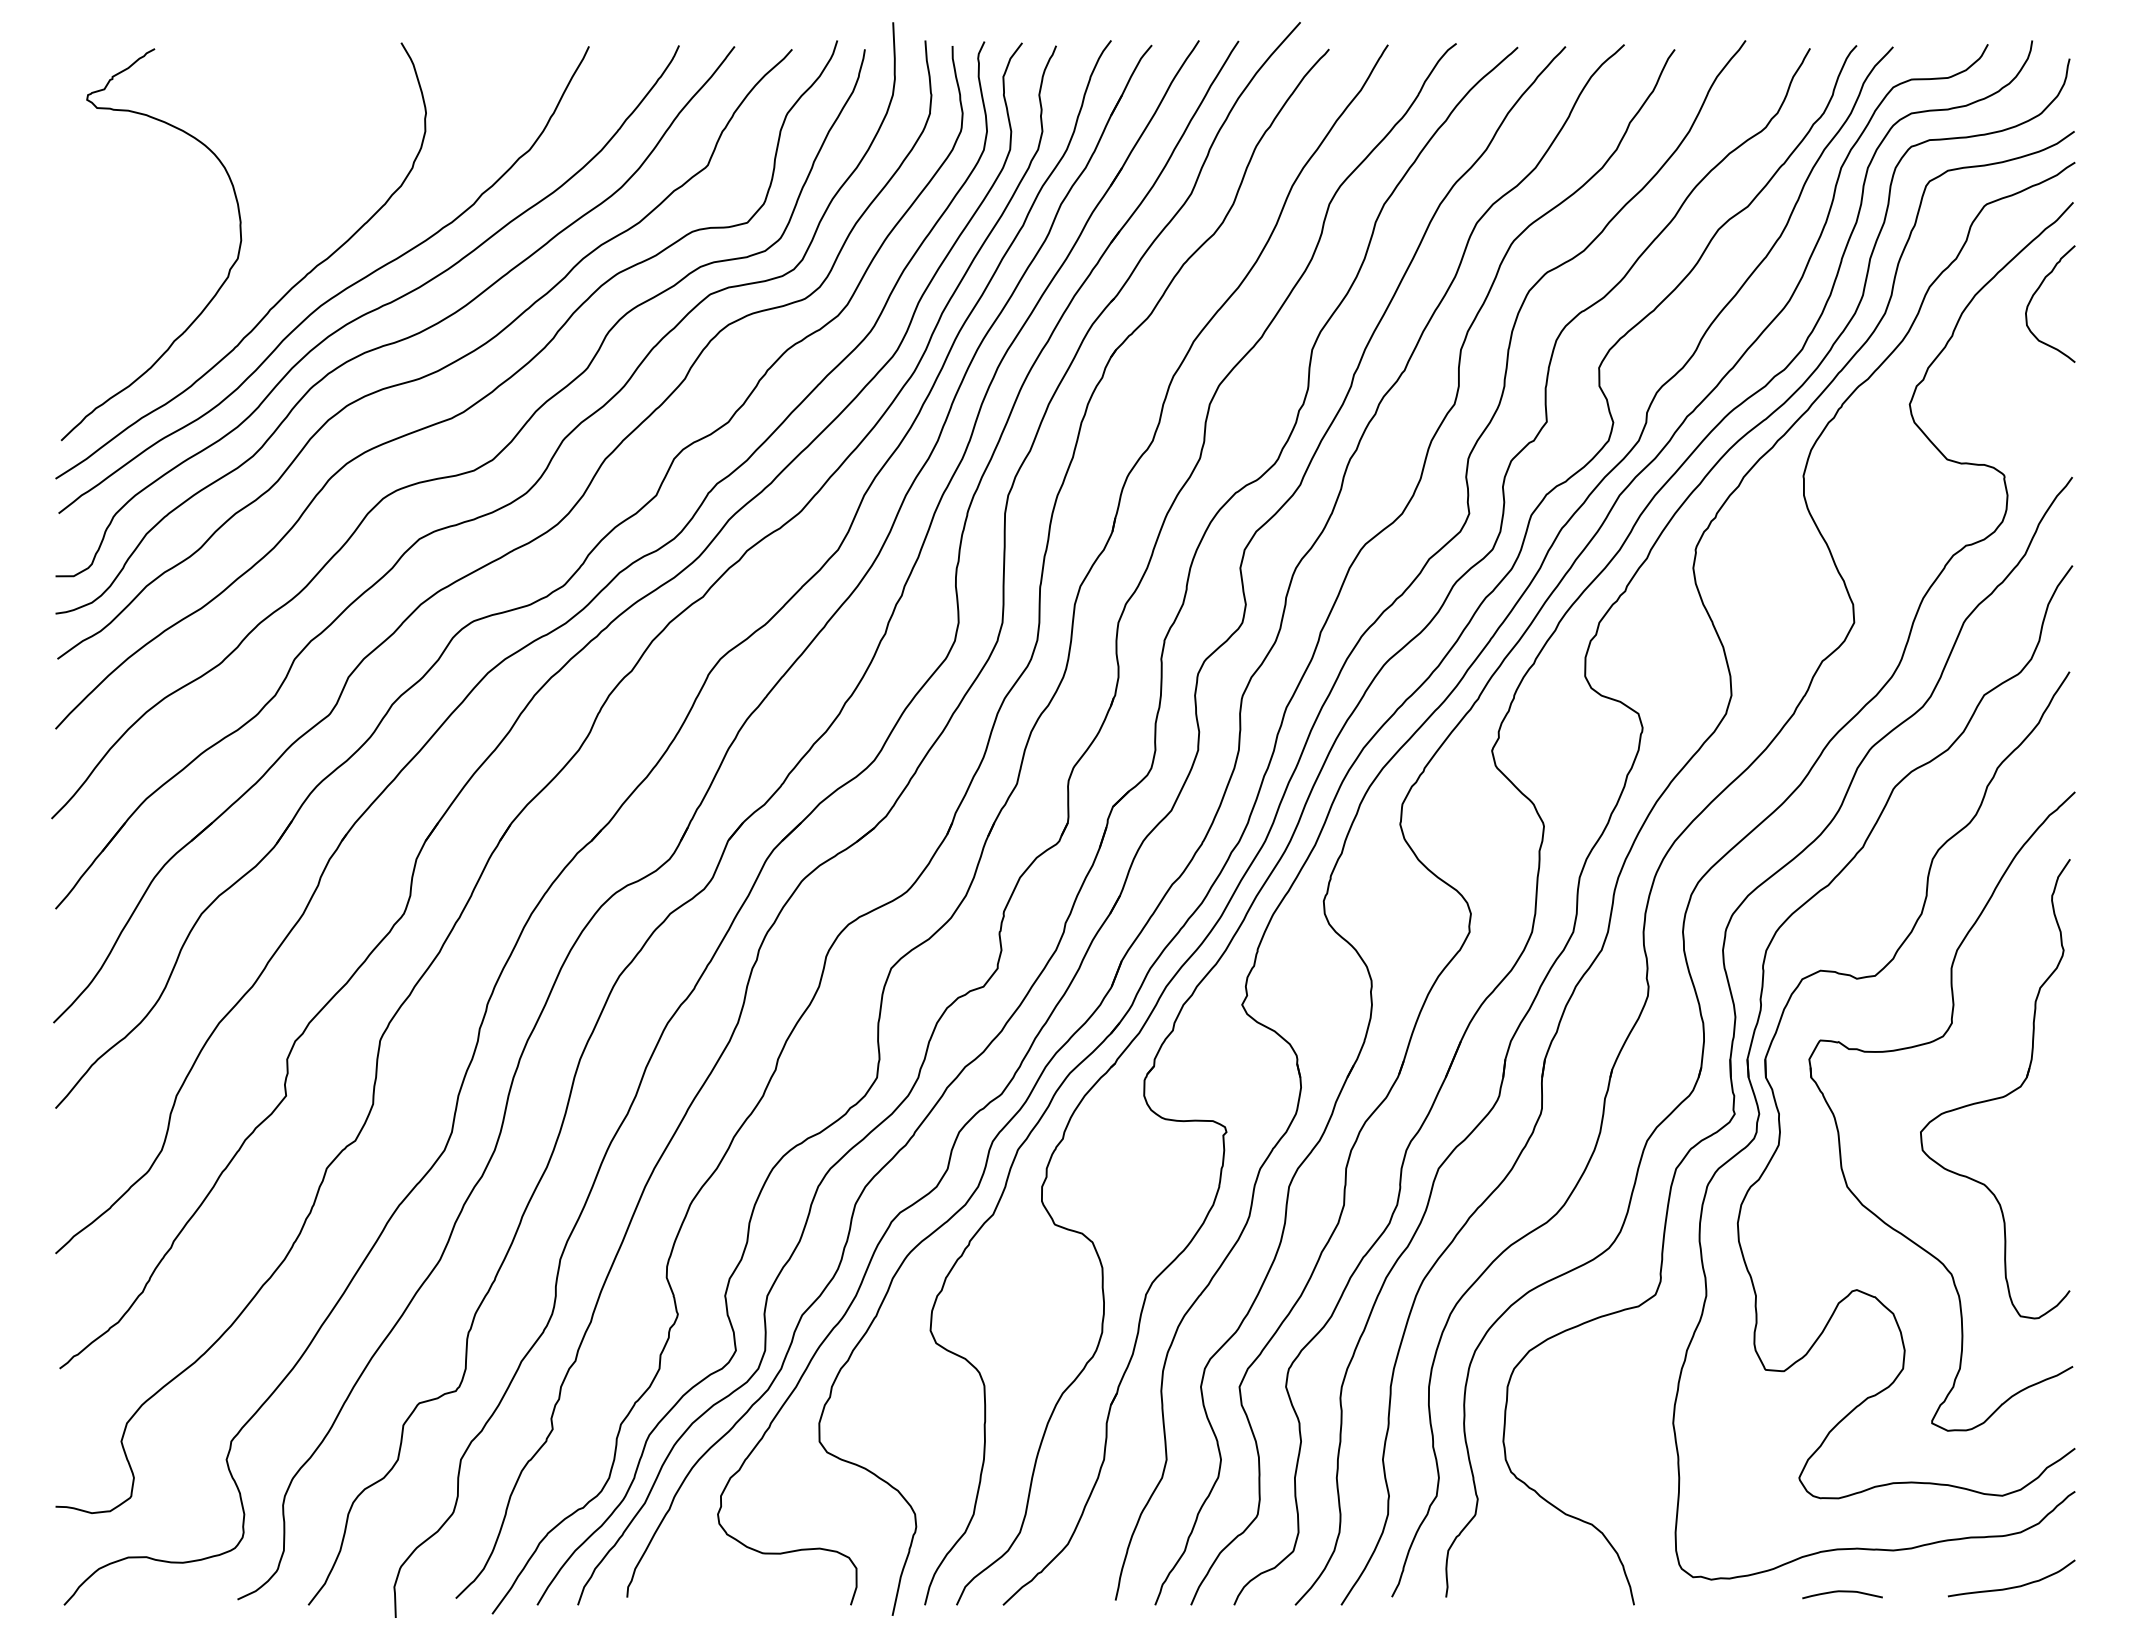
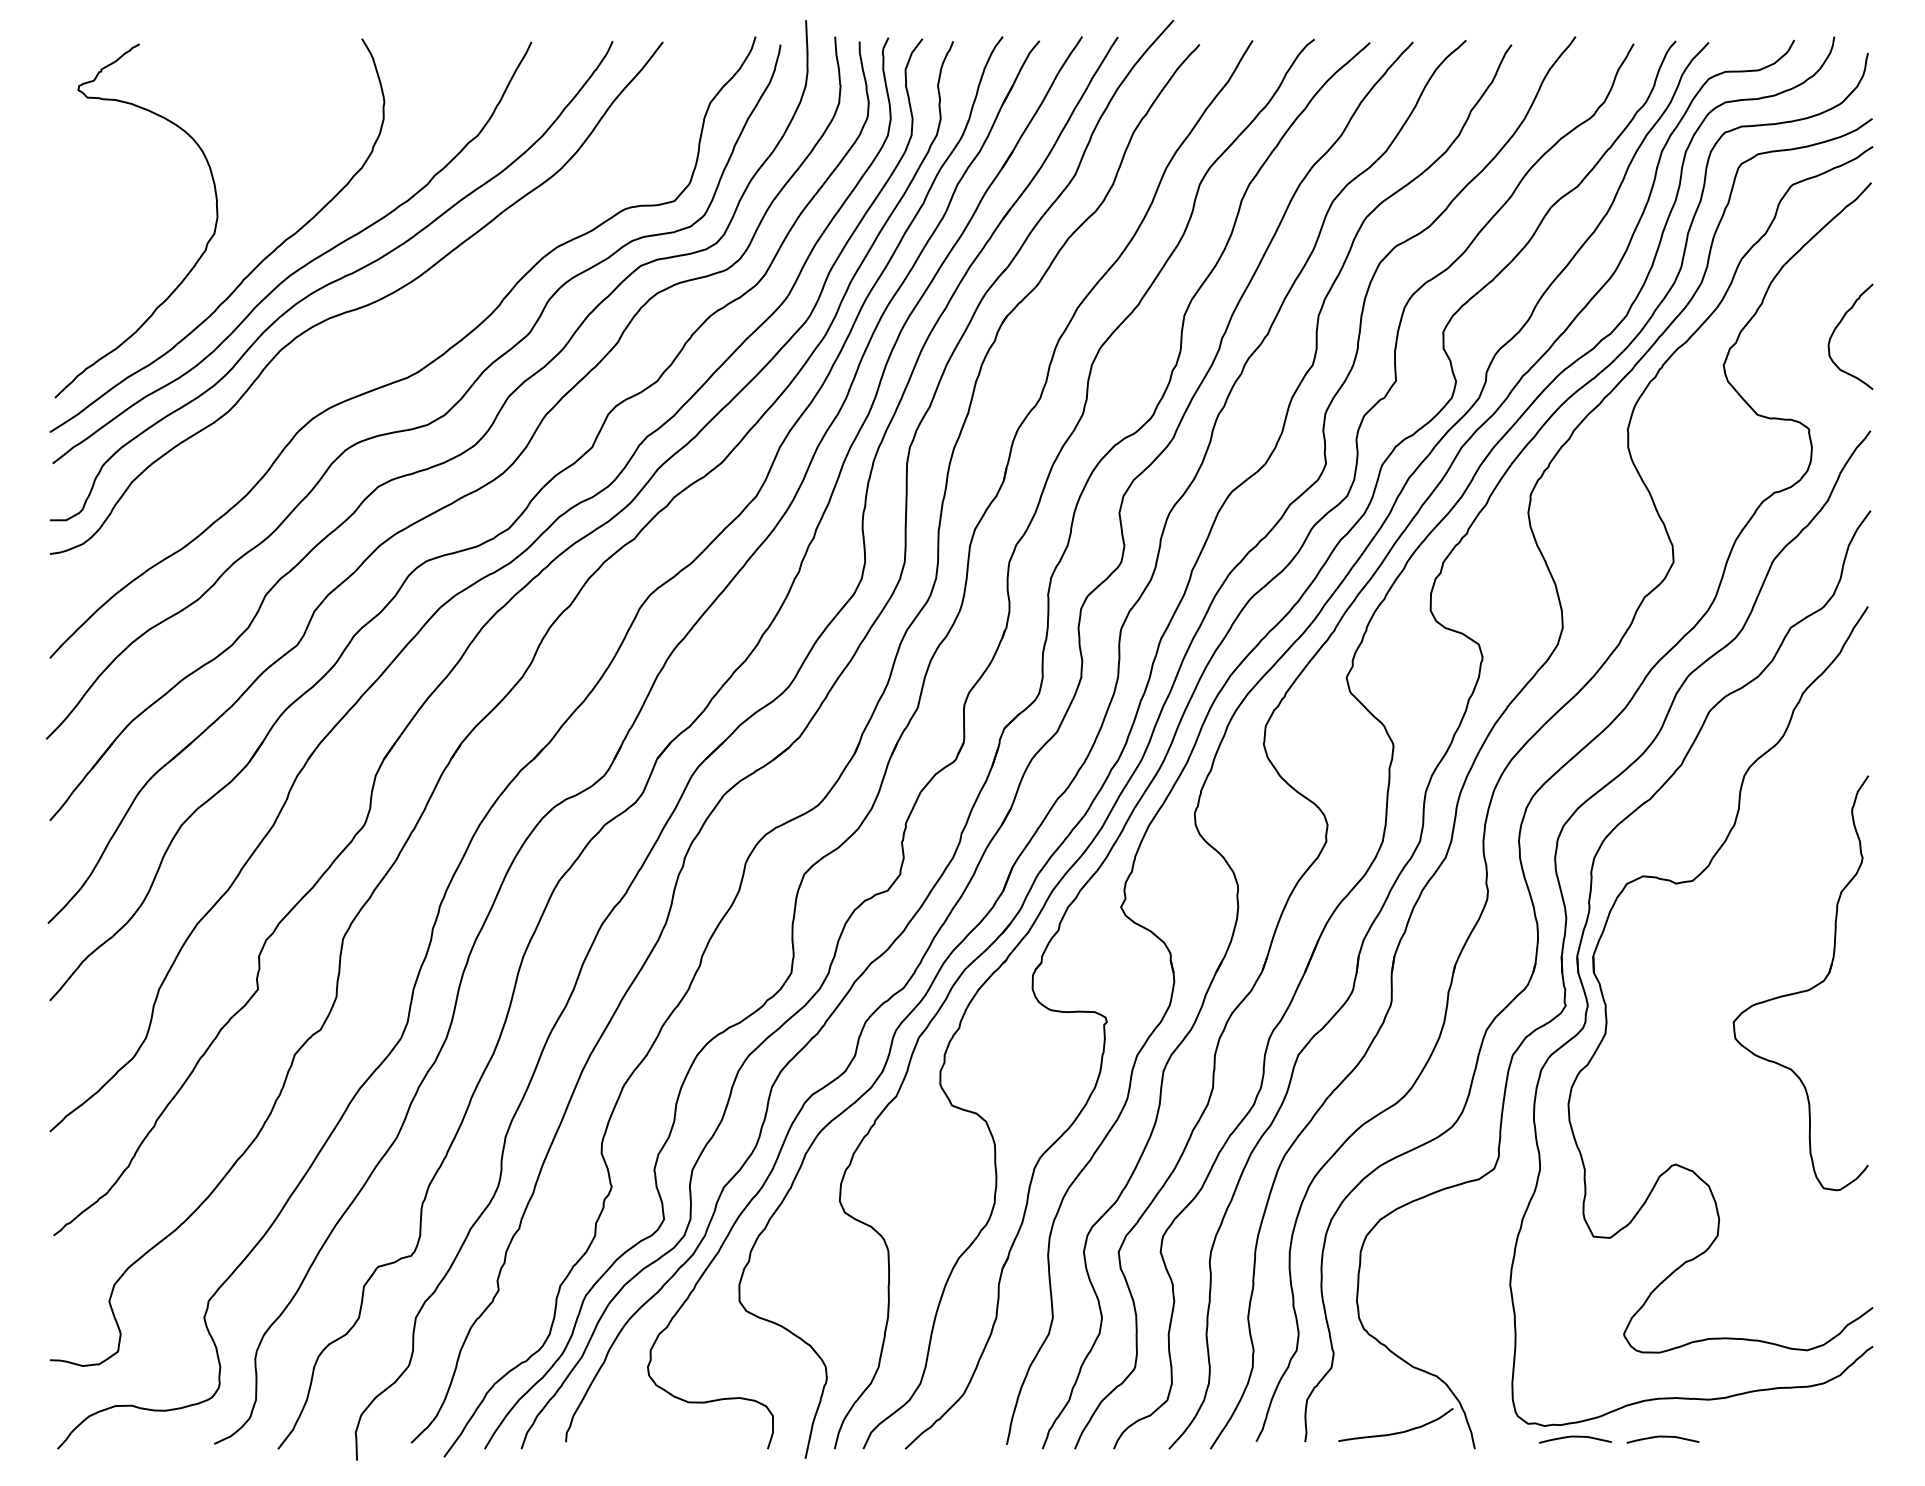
curve: (2037, 291) -> (1839, 325), moved
curve: (433, 371) -> (391, 335), removed
part: (1923, 1045) -> (1736, 943), removed
curve: (2012, 1586) -> (1396, 1432), moved
curve: (1745, 1592) -> (1575, 1437), added

